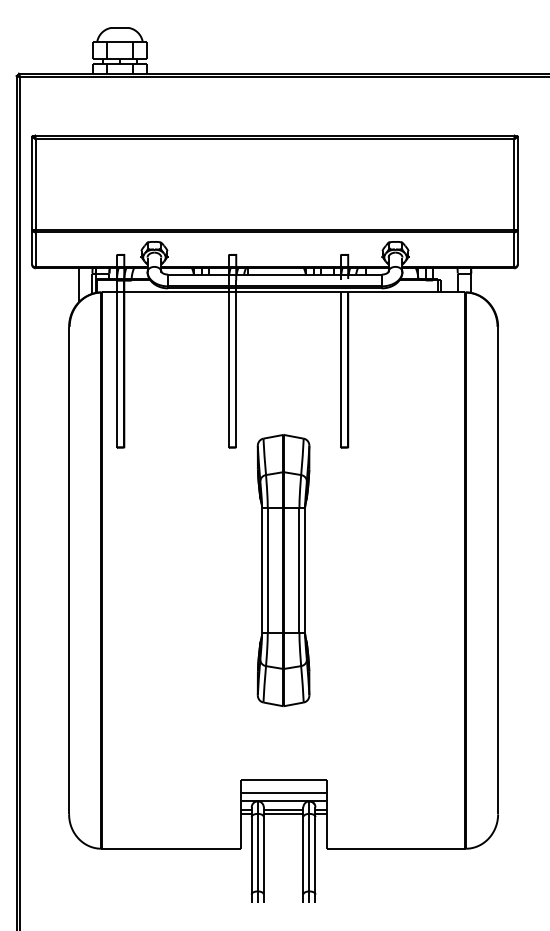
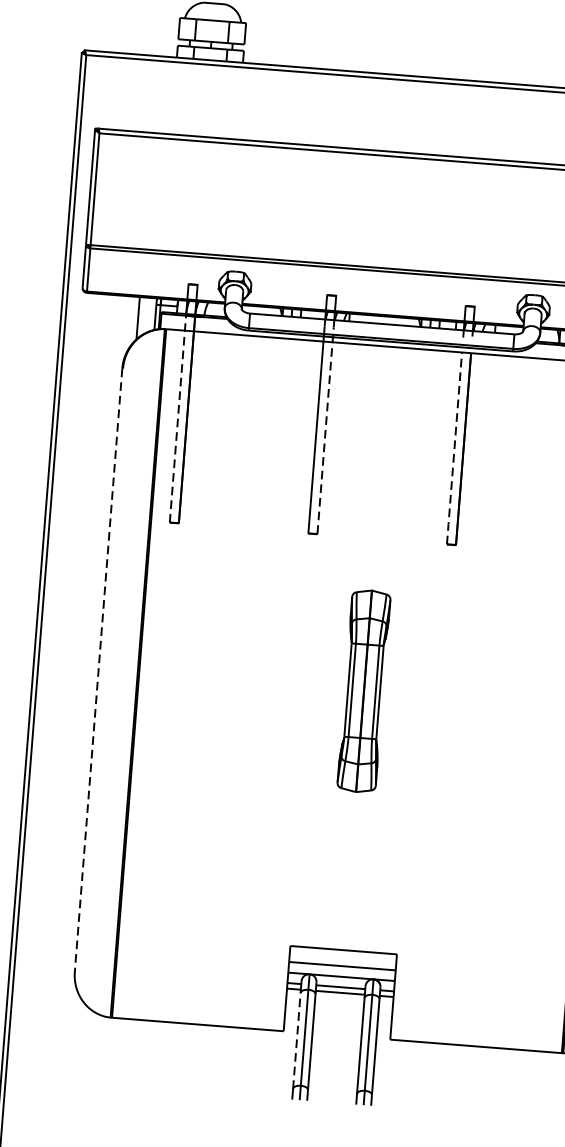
line: (236, 363) -> (325, 430), solid -> dashed
line: (116, 364) -> (177, 419), solid -> dashed
line: (340, 371) -> (453, 450), solid -> dashed
line: (69, 570) -> (99, 670), solid -> dashed
part: (283, 570) -> (363, 691), size x0.6
line: (251, 855) -> (296, 1040), solid -> dashed

